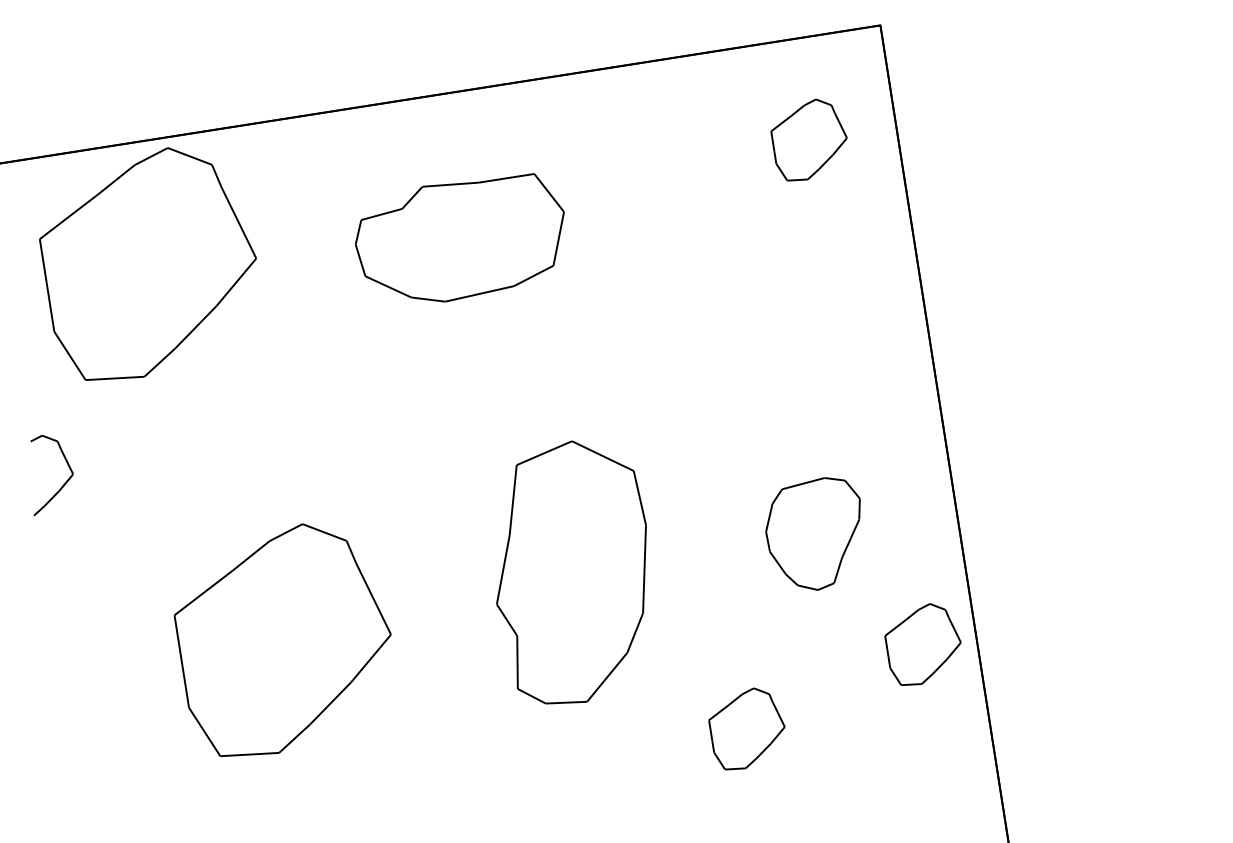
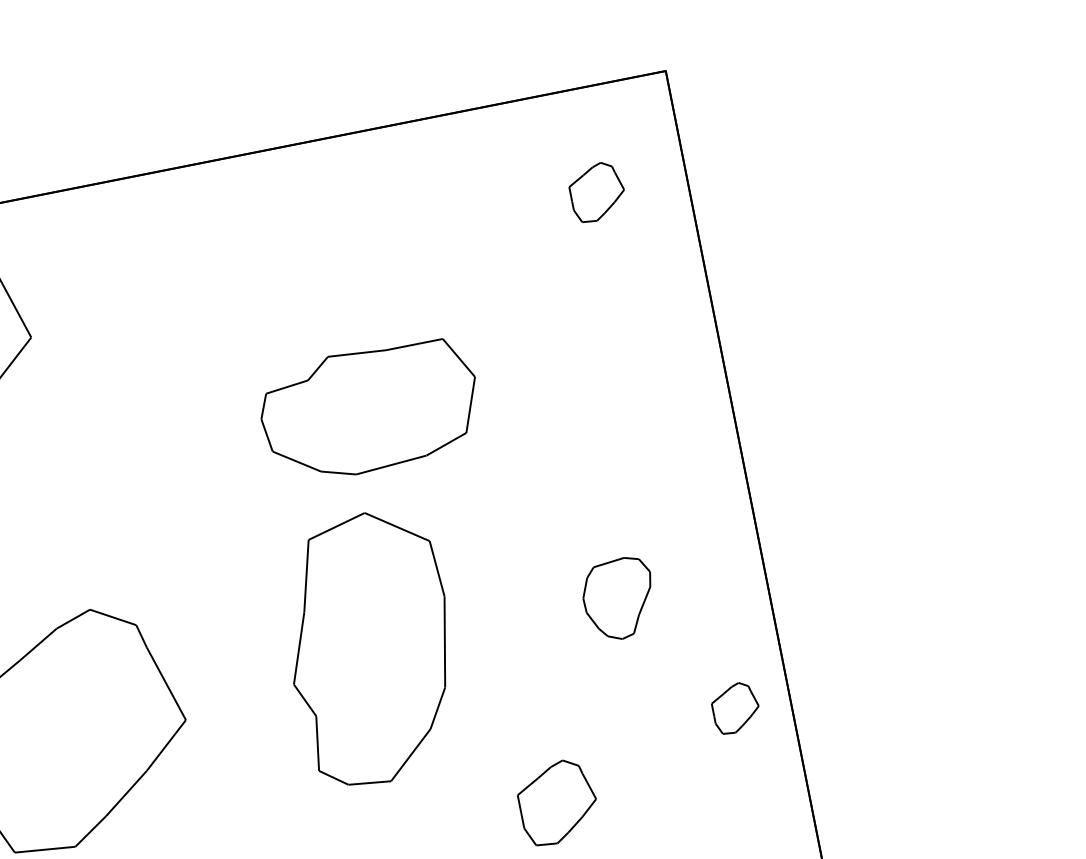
part: (808, 139) -> (596, 191), size x0.7
part: (459, 237) -> (368, 407), moved
part: (812, 533) -> (616, 598), size x0.7
part: (922, 644) -> (734, 708), size x0.6

